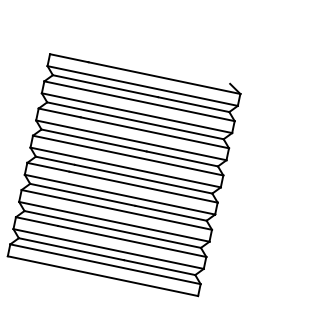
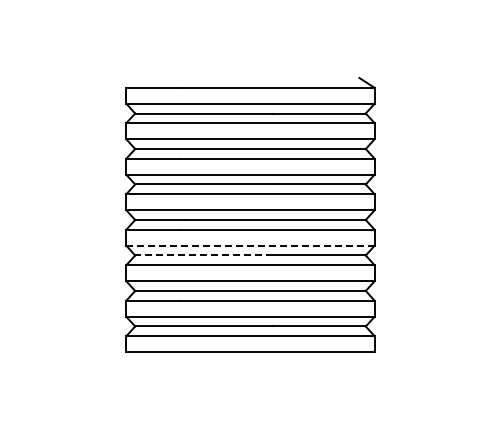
line: (82, 194) -> (203, 255), solid -> dashed
line: (120, 194) -> (250, 245), solid -> dashed

